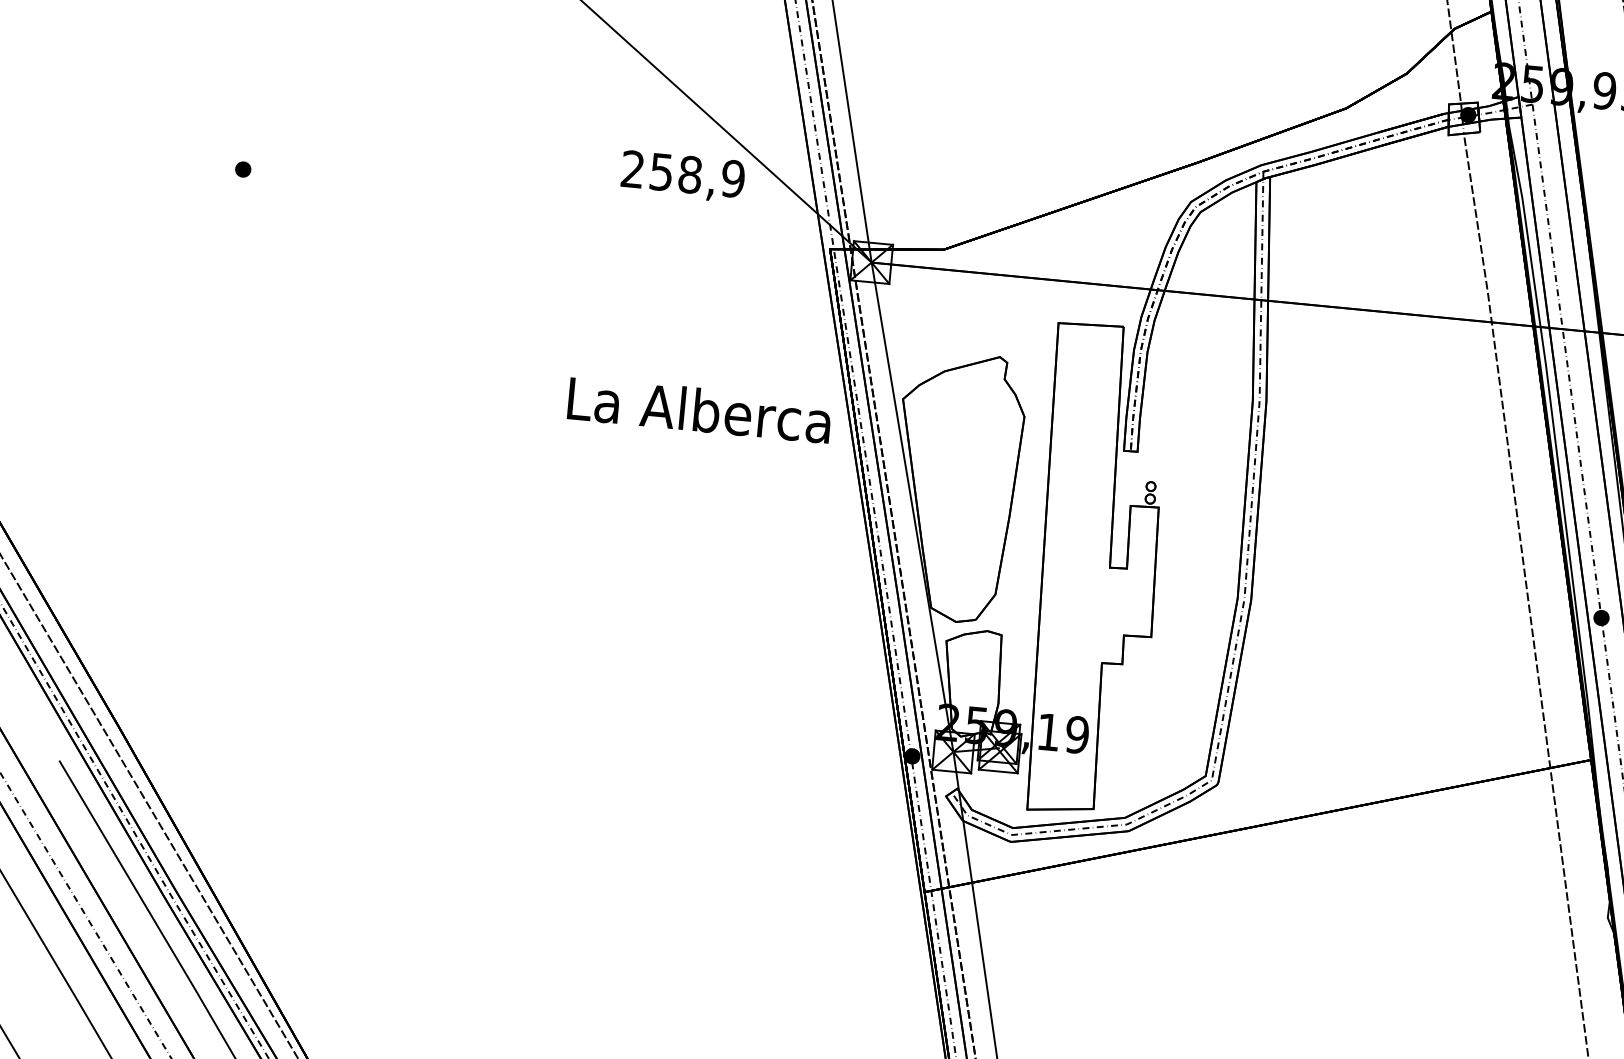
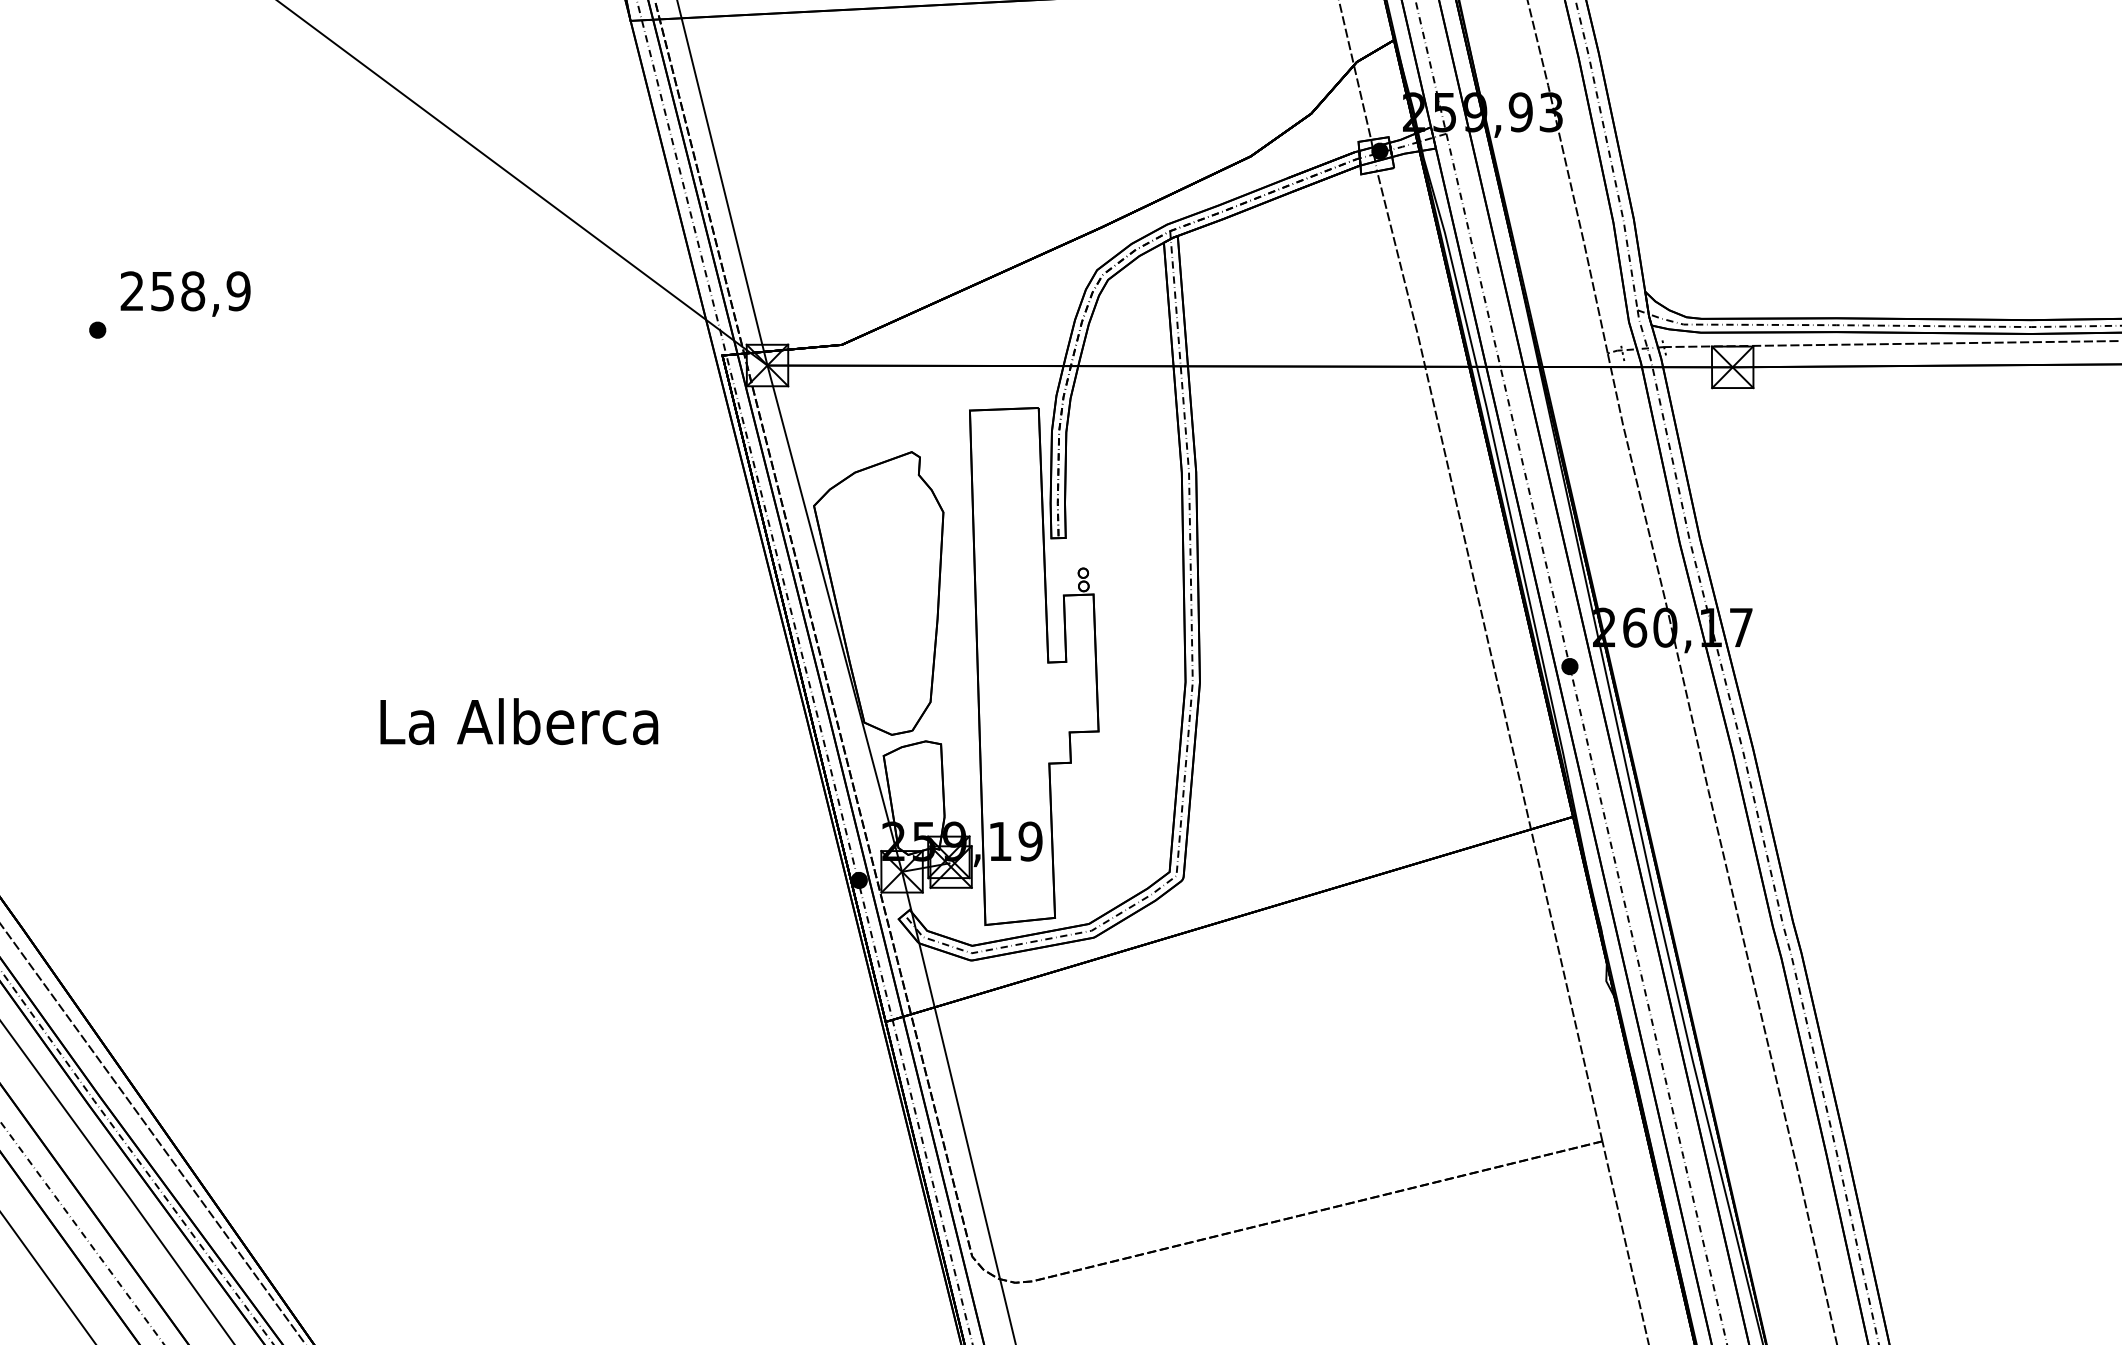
text: (682, 176) -> (185, 293), moved
text: (699, 409) -> (519, 721), moved

